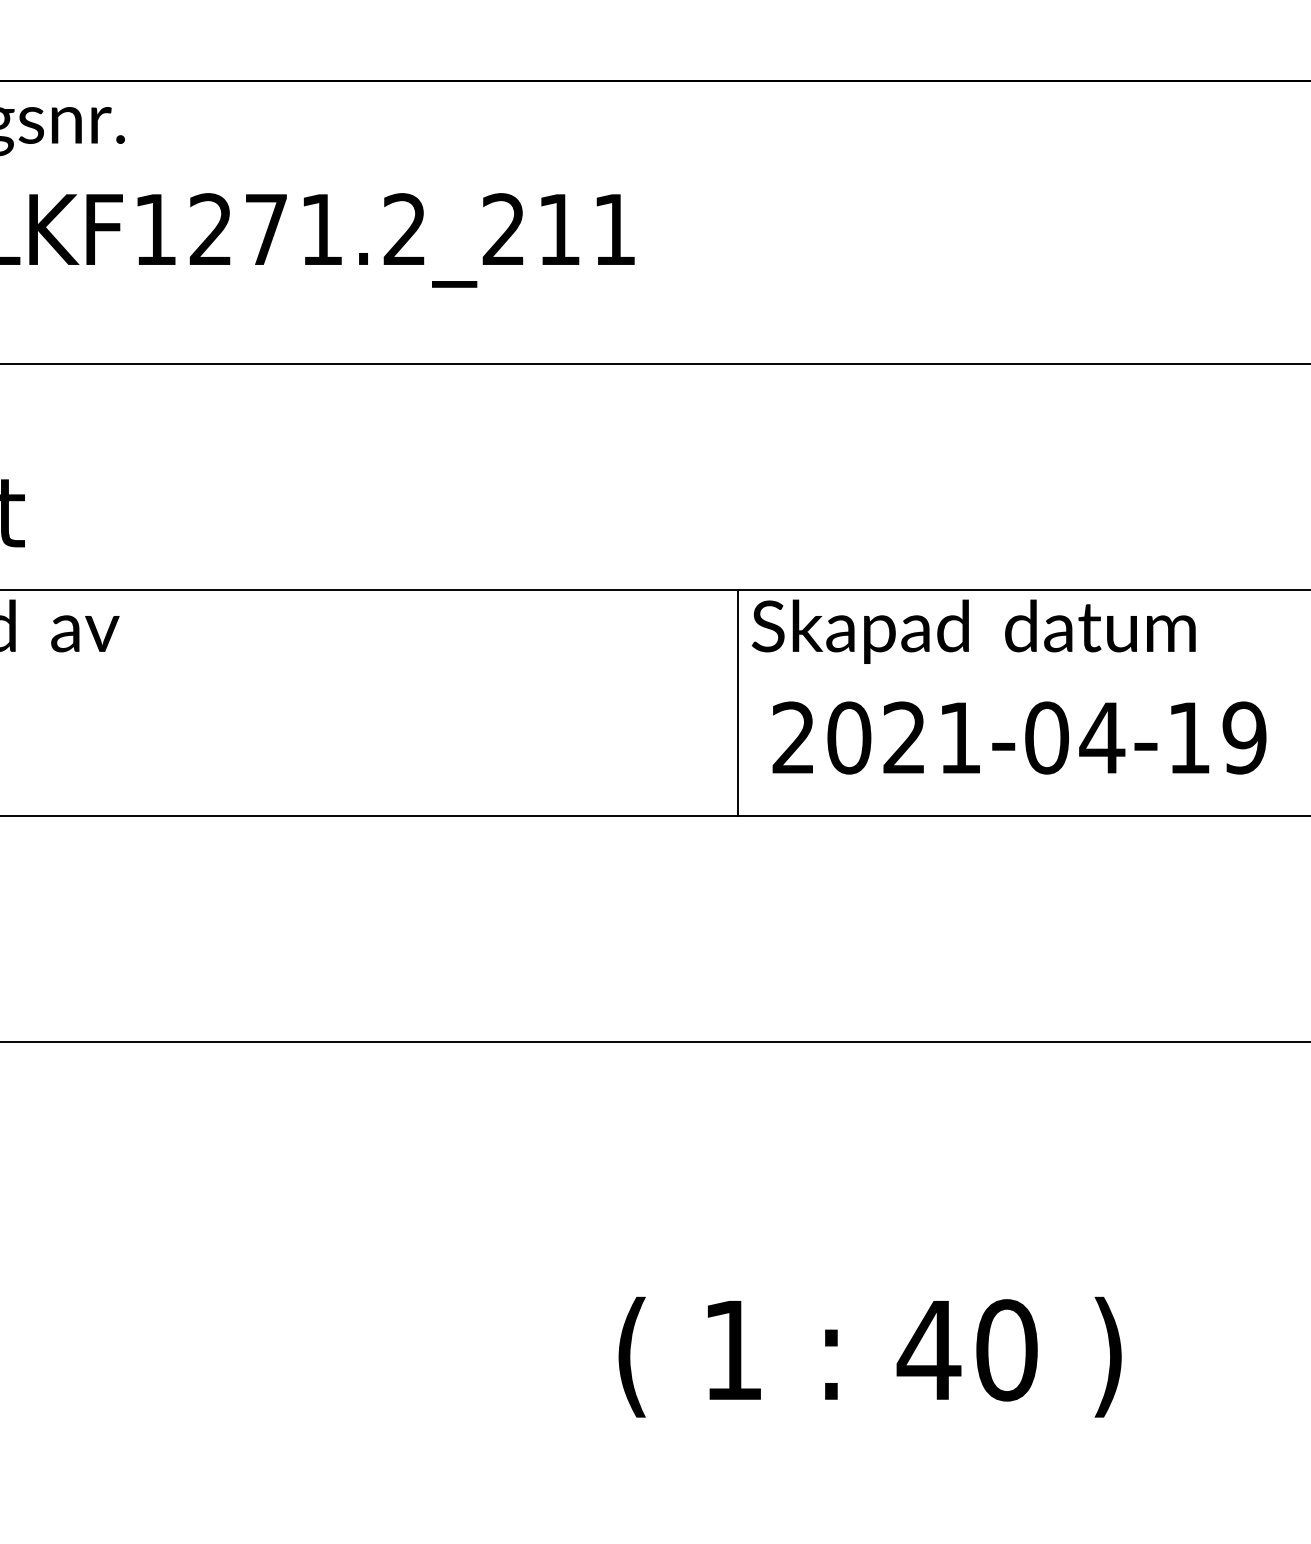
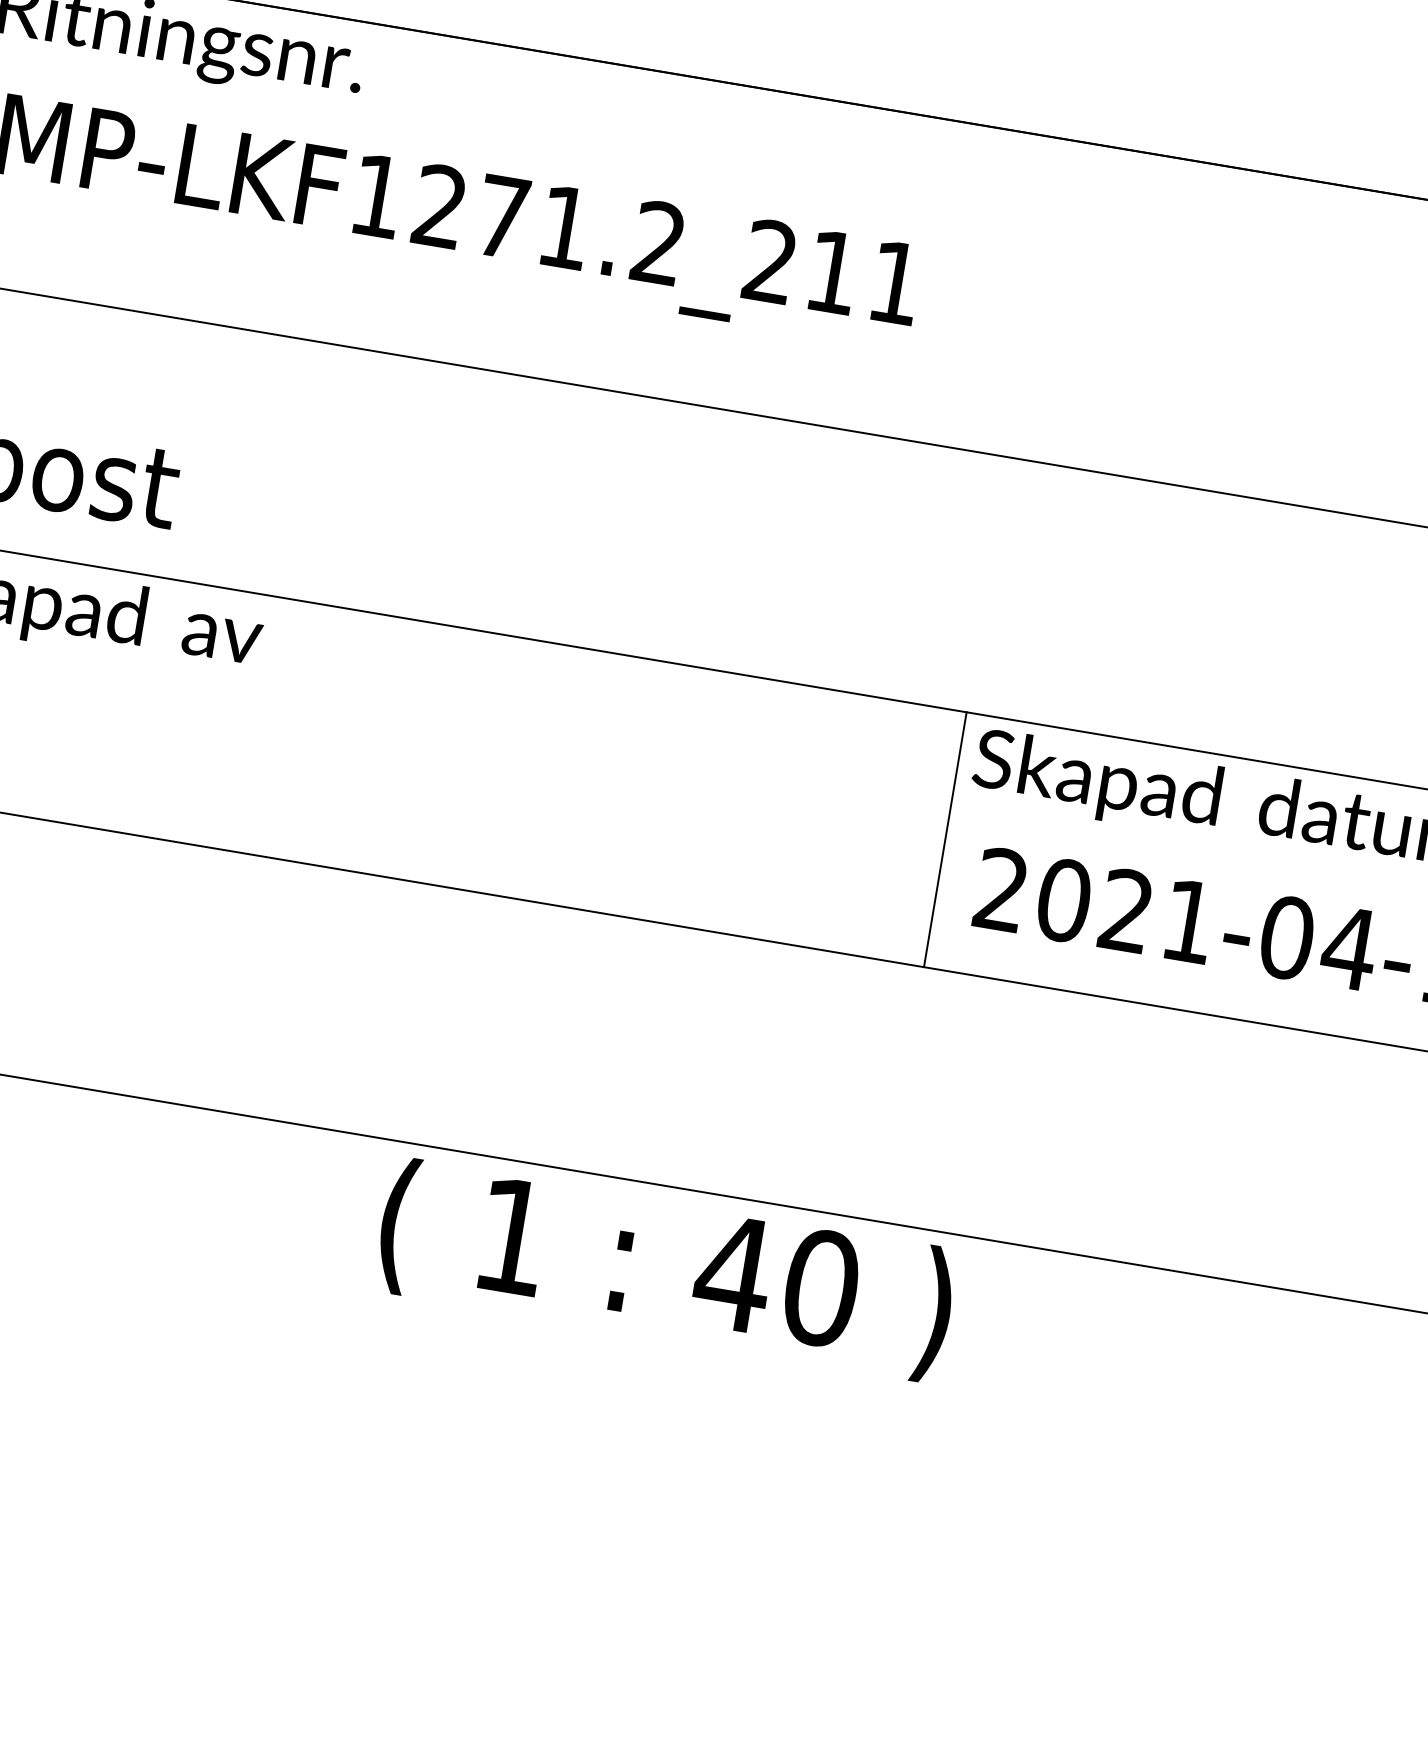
text: (869, 1356) -> (665, 1269), moved

